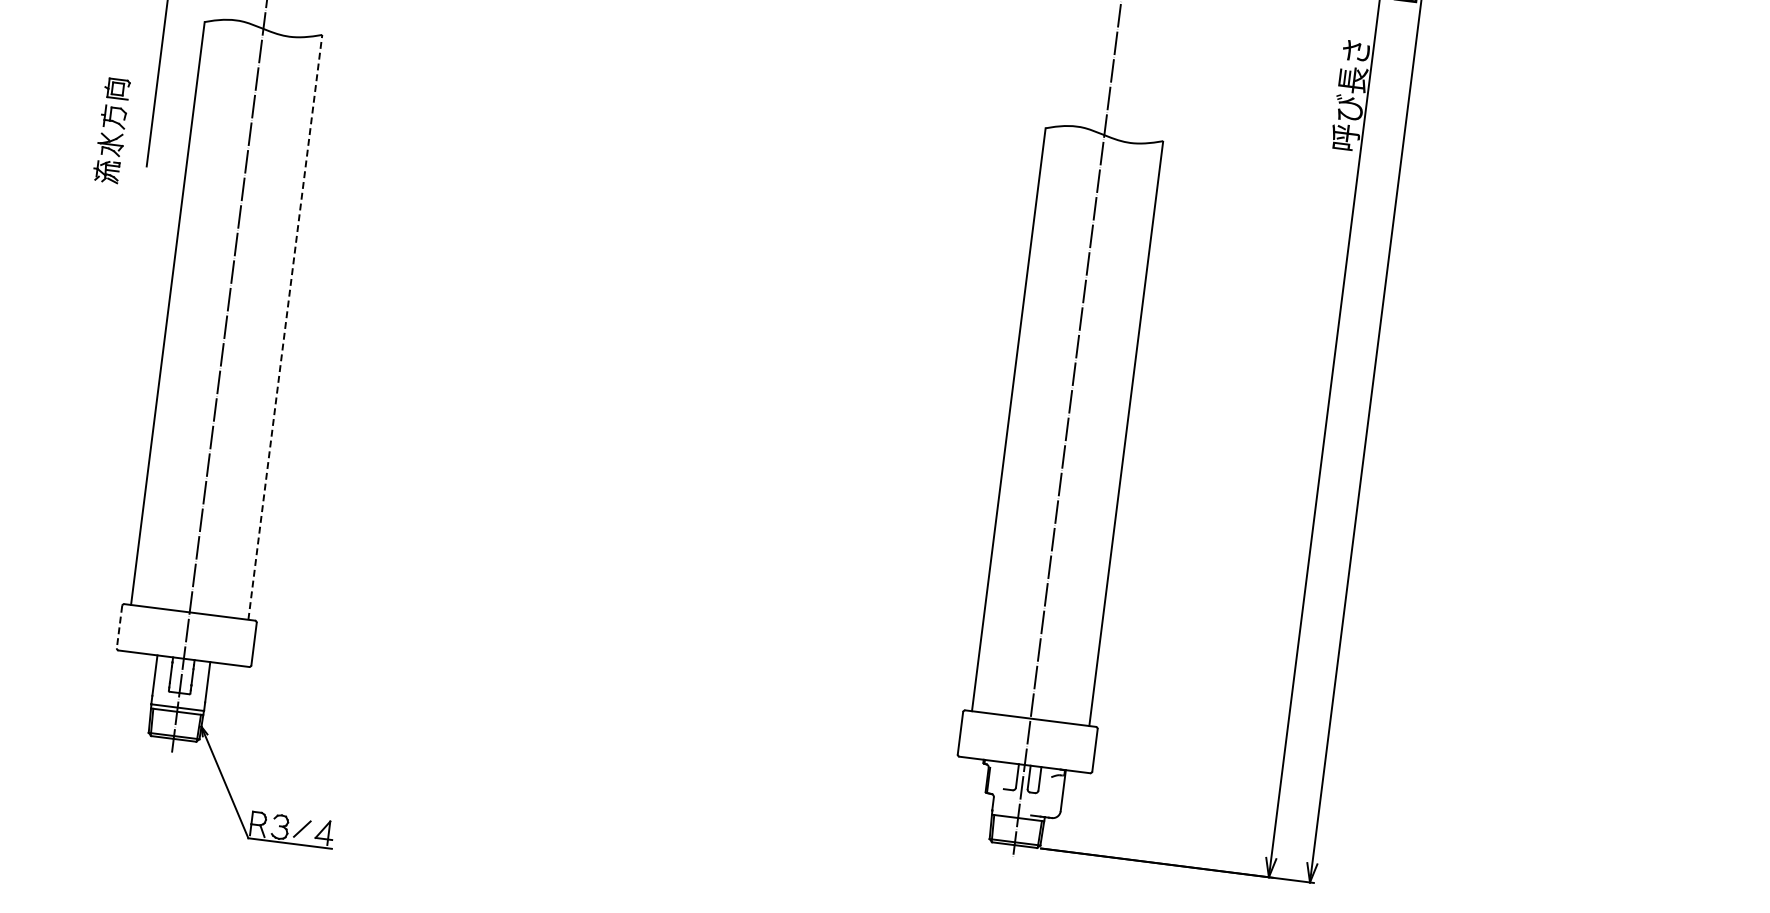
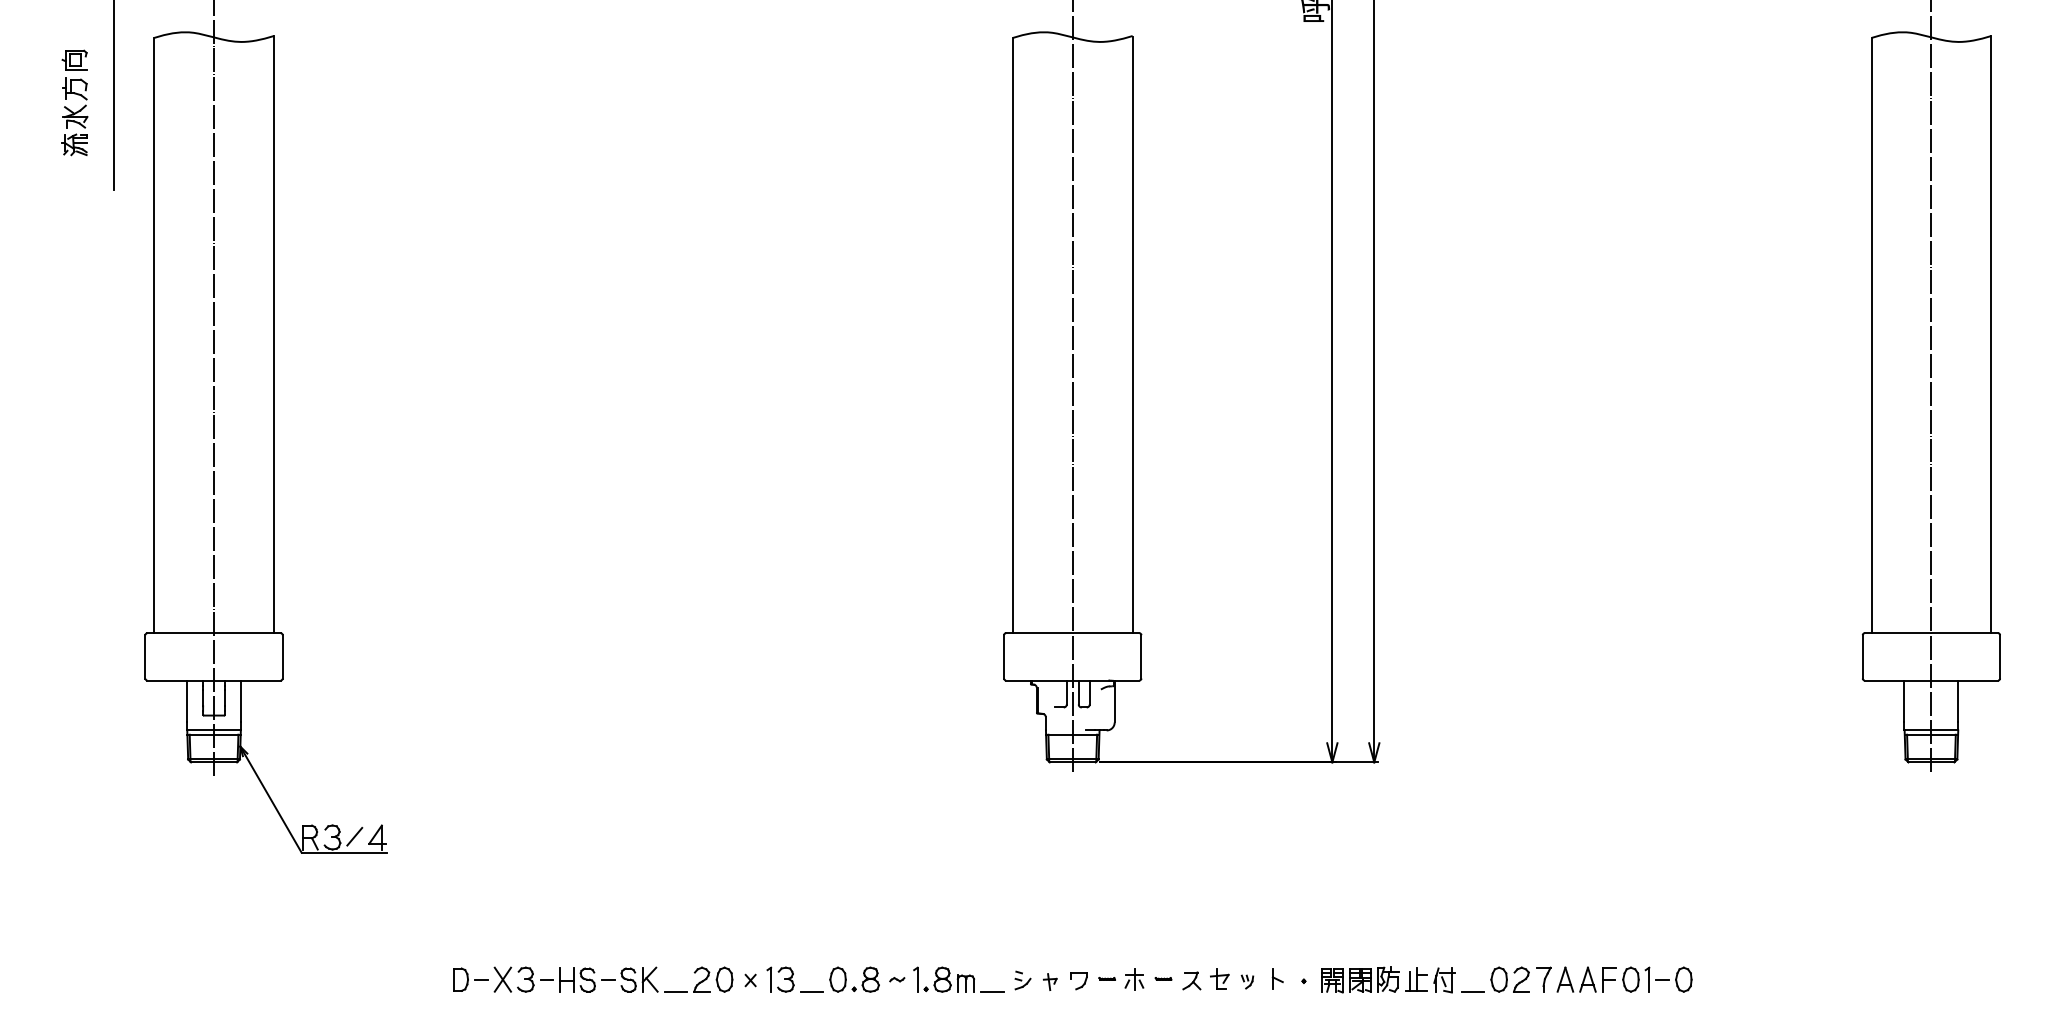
part: (115, 123) -> (77, 95), moved
line: (284, 327) -> (273, 334), dashed -> solid
line: (119, 626) -> (145, 656), dashed -> solid

